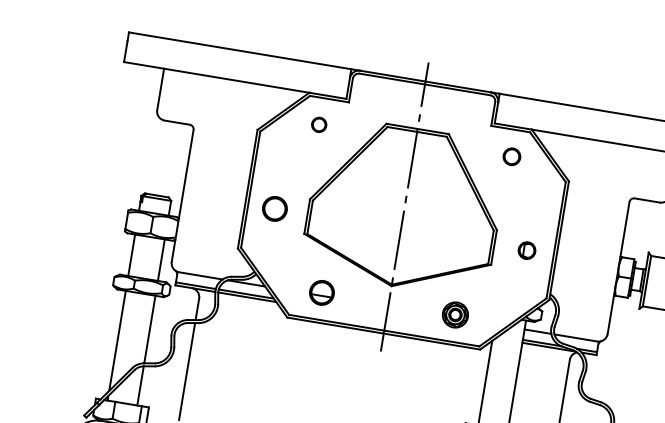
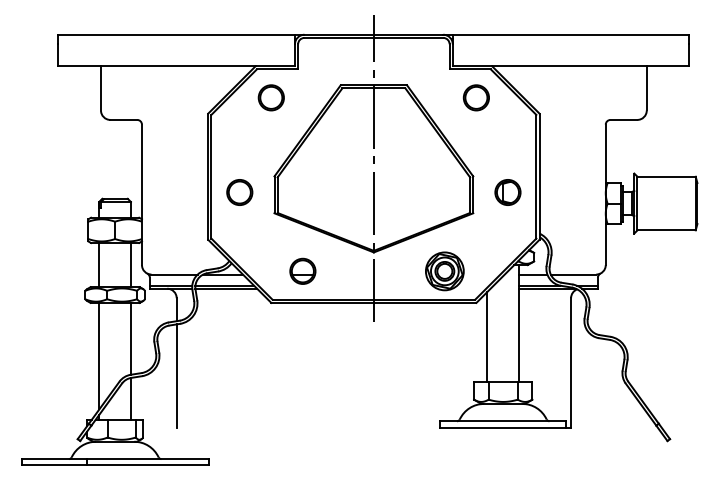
part: (318, 124) -> (270, 97), size x1.67
part: (511, 156) -> (475, 97), size x1.43
part: (526, 250) -> (507, 192), size x1.43
part: (455, 315) -> (444, 271), size x1.43

